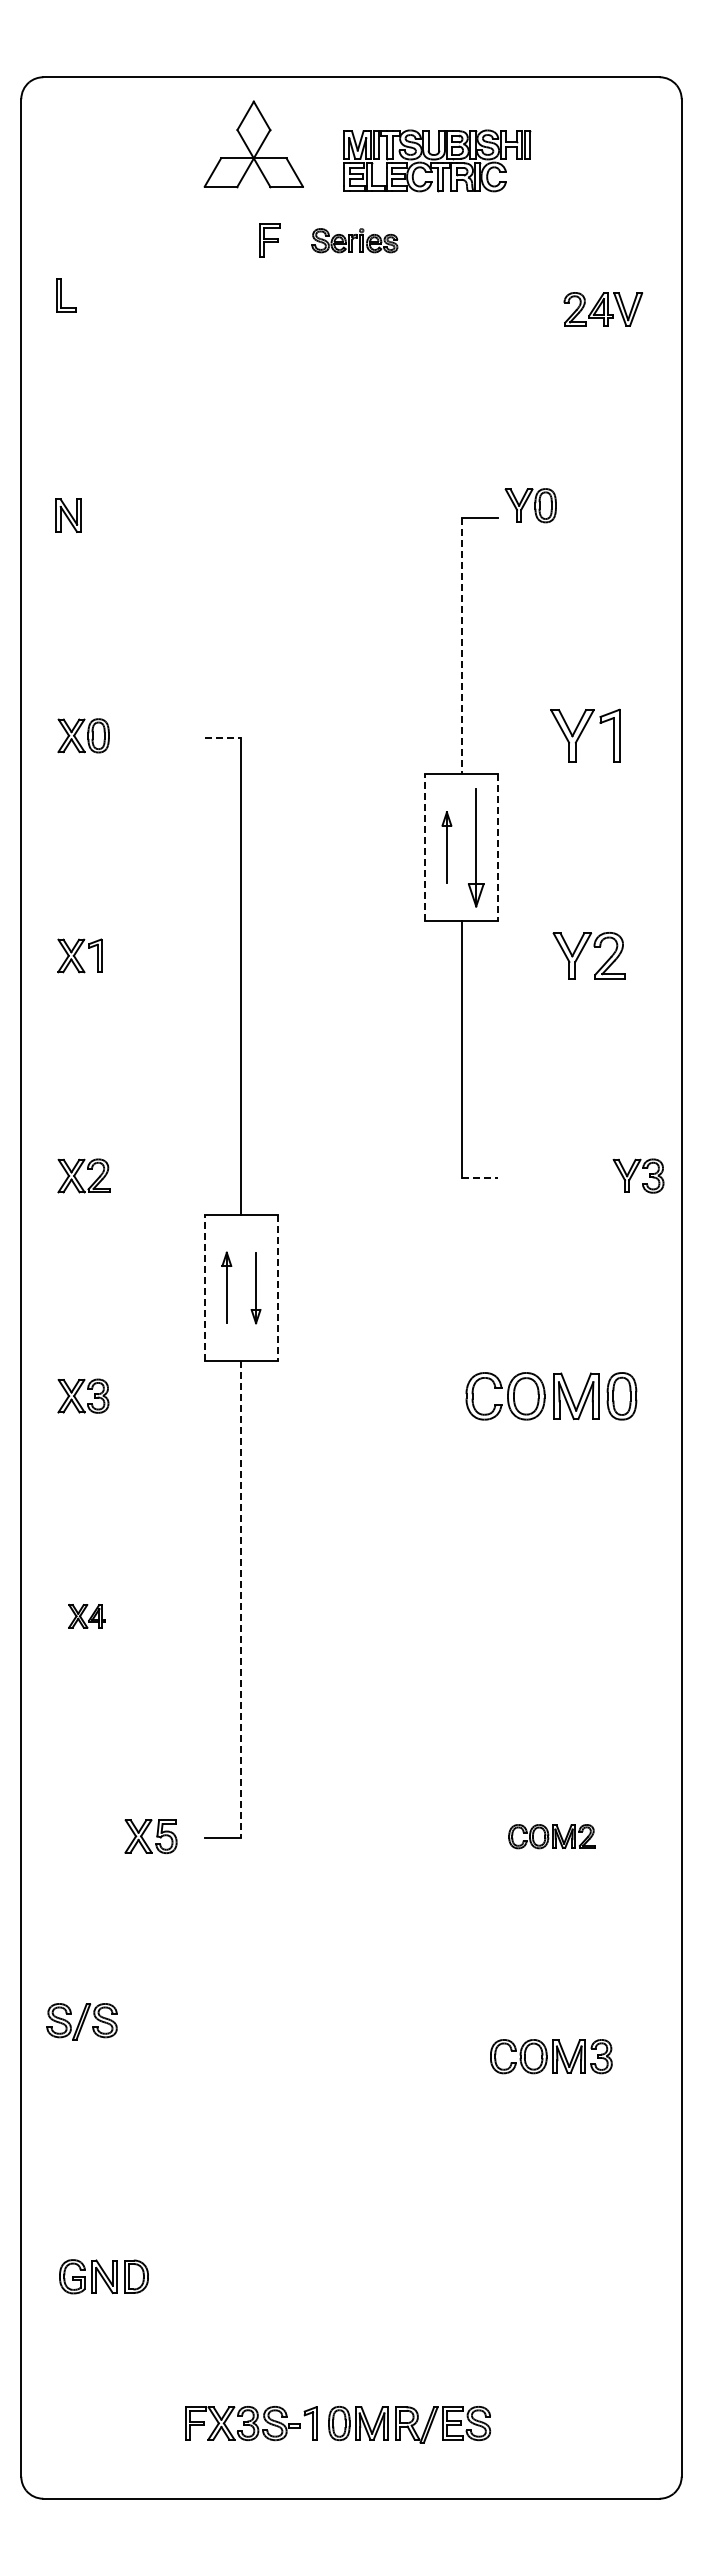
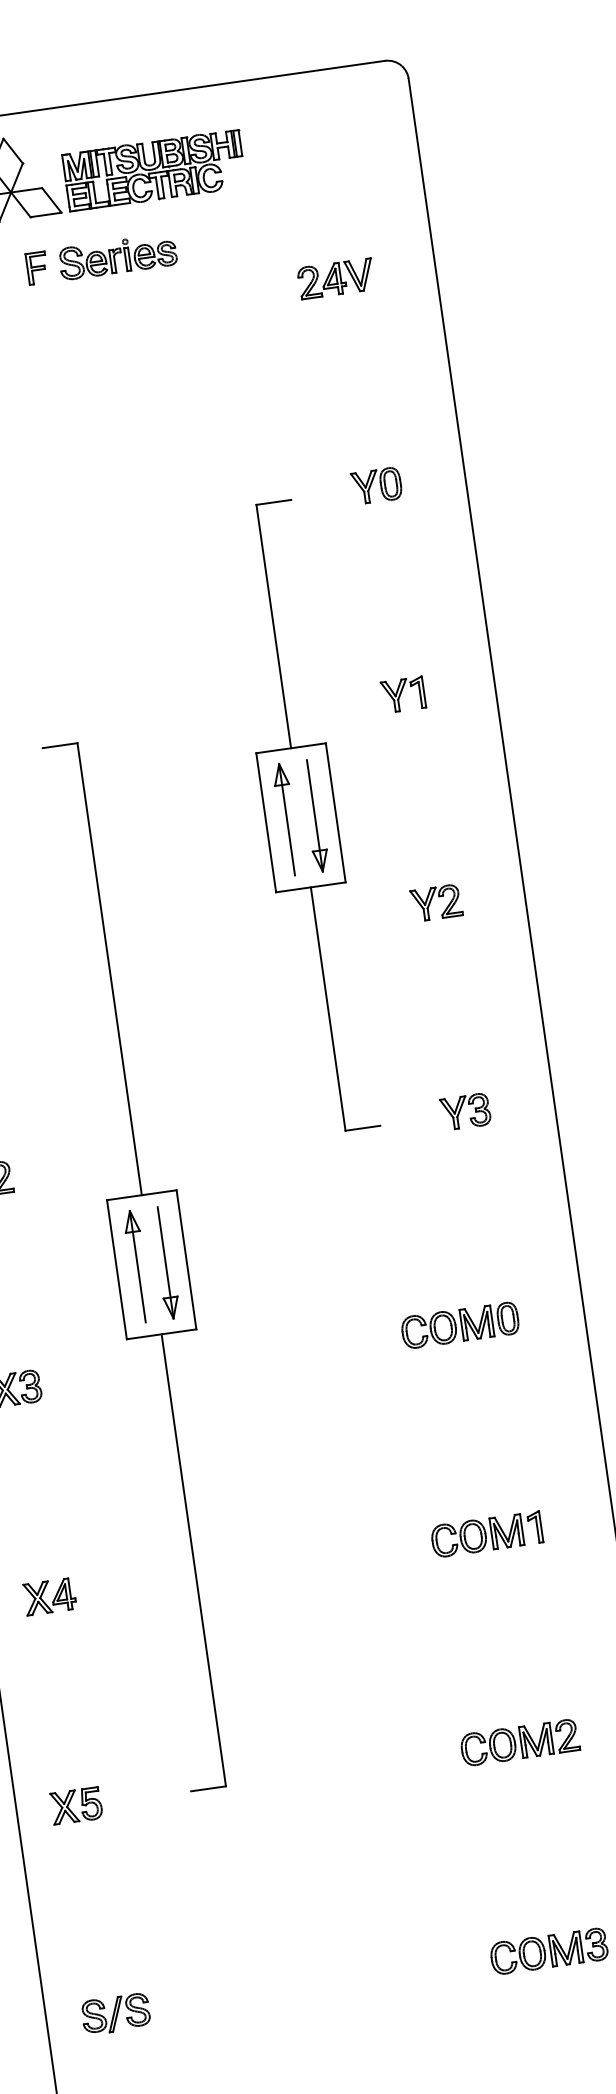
part: (437, 160) -> (154, 170), moved
part: (354, 240) -> (117, 256), size x1.43
part: (603, 309) -> (336, 278), moved
part: (530, 505) -> (376, 485), moved
line: (461, 646) -> (273, 627), dashed -> solid
part: (585, 735) -> (403, 694), size x0.62
line: (223, 737) -> (60, 745), dashed -> solid
line: (424, 847) -> (265, 822), dashed -> solid
part: (446, 847) -> (286, 819), size x1.67
line: (498, 848) -> (336, 813), dashed -> solid
part: (588, 955) -> (435, 902), size x0.71
part: (638, 1175) -> (465, 1111), moved
line: (480, 1177) -> (363, 1127), dashed -> solid
line: (204, 1287) -> (116, 1269), dashed -> solid
part: (226, 1287) -> (137, 1266), size x1.67
part: (255, 1287) -> (165, 1262), size x1.67
line: (278, 1288) -> (186, 1260), dashed -> solid
part: (551, 1395) -> (460, 1324), size x0.71
line: (241, 1600) -> (193, 1560), dashed -> solid
part: (548, 1615) -> (486, 1533), added
part: (86, 1616) -> (49, 1597), size x1.43
part: (150, 1836) -> (76, 1805), moved
part: (551, 1836) -> (519, 1742), size x1.43
part: (81, 2021) -> (115, 2014), moved

